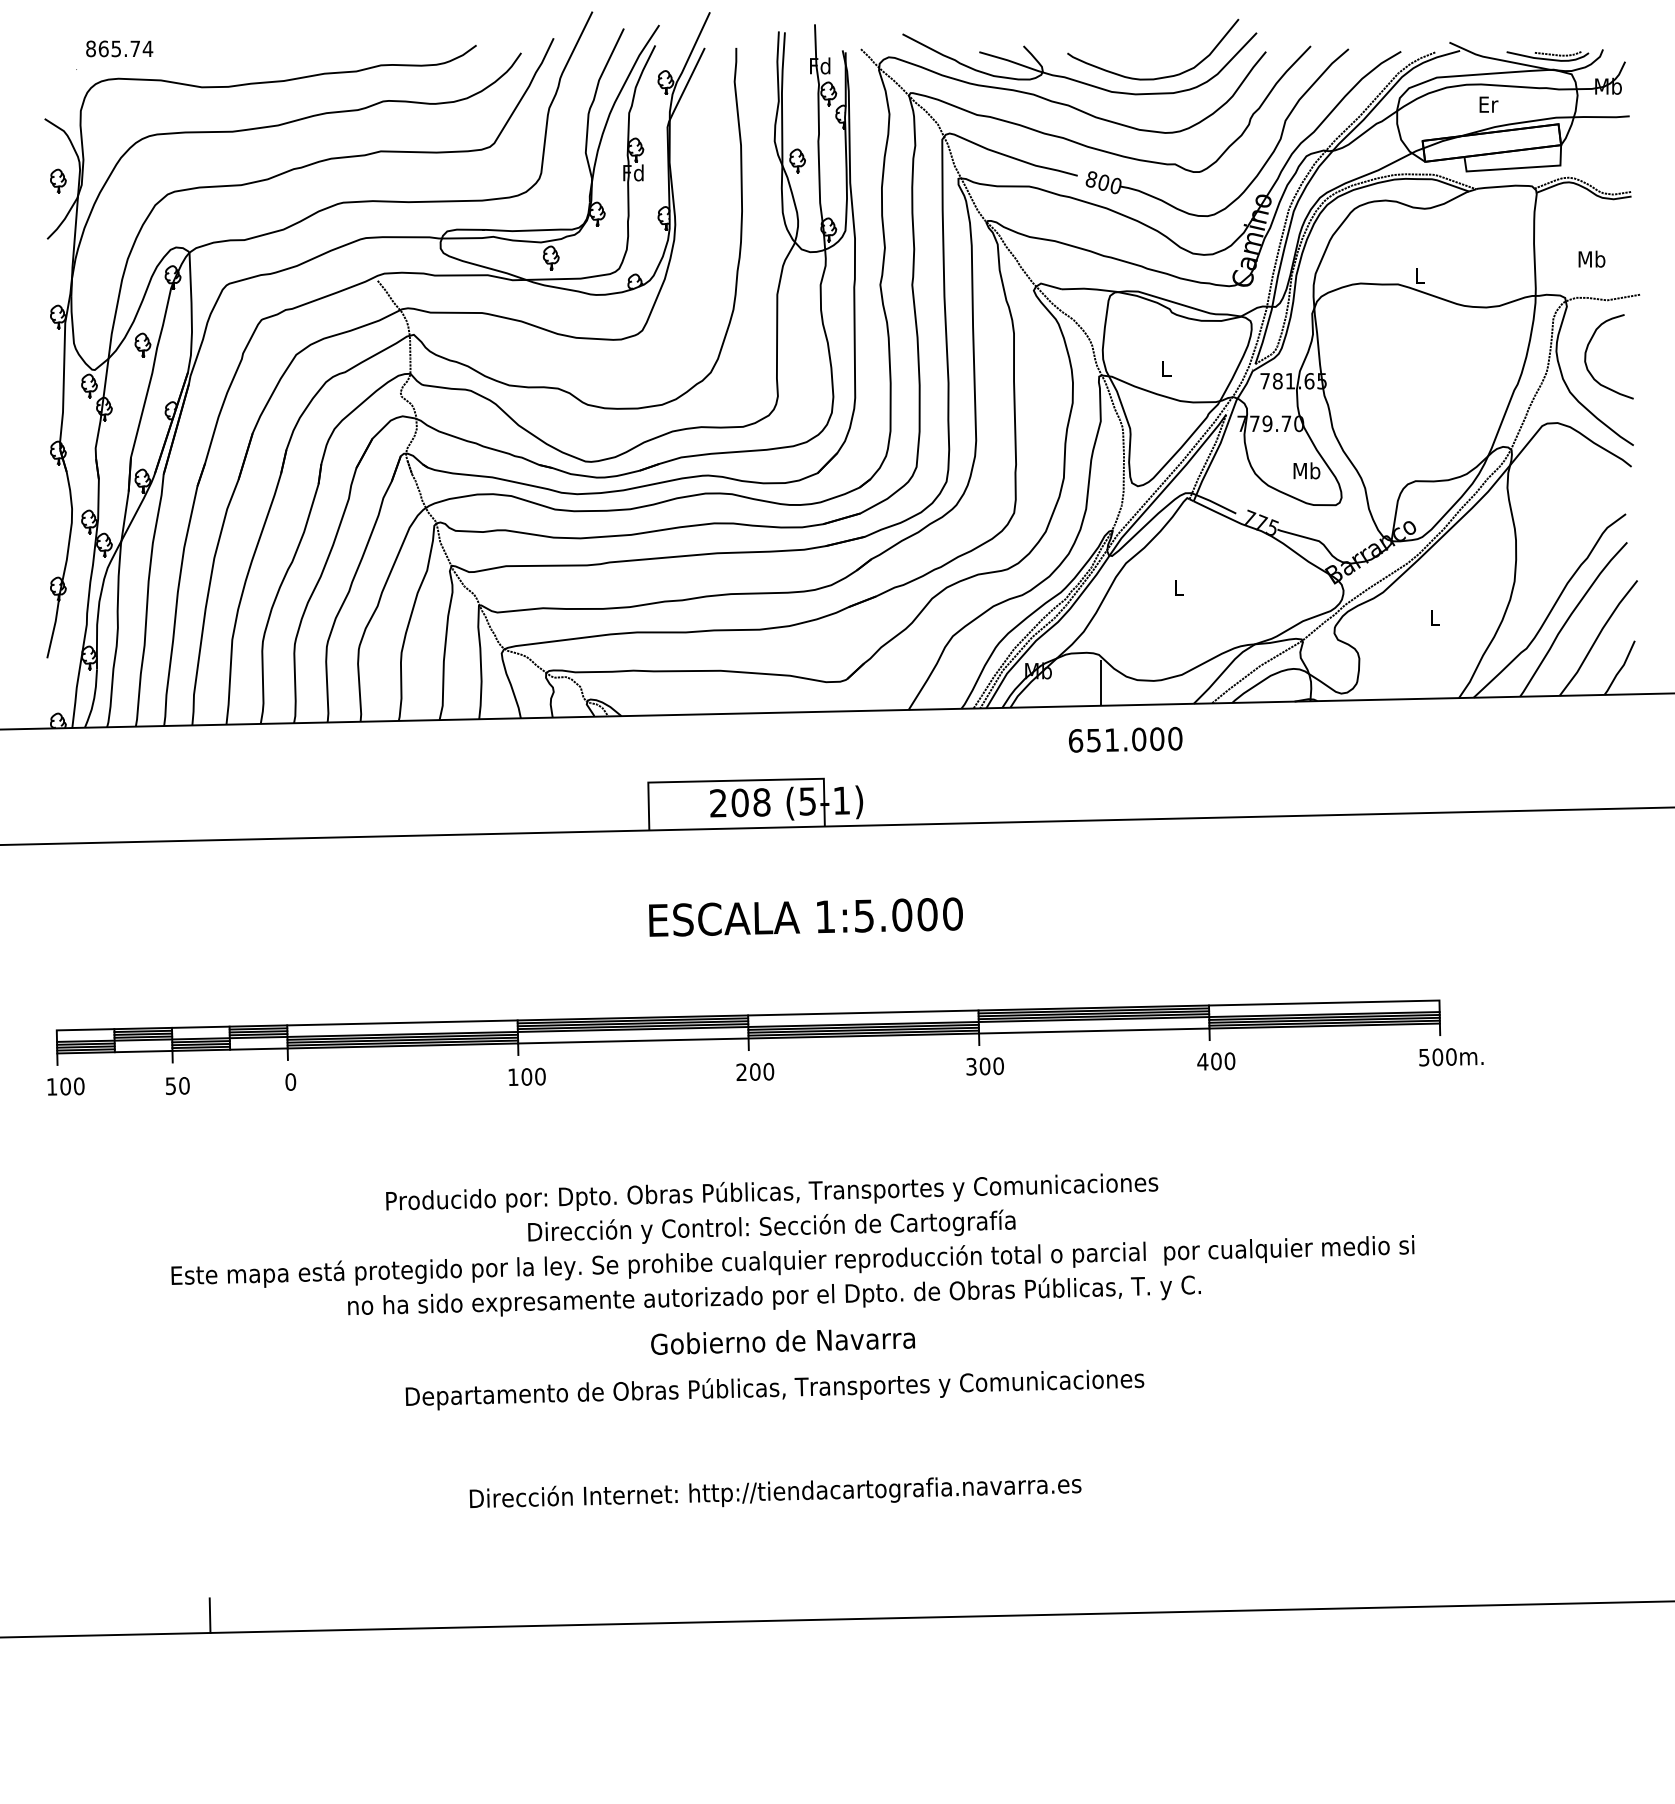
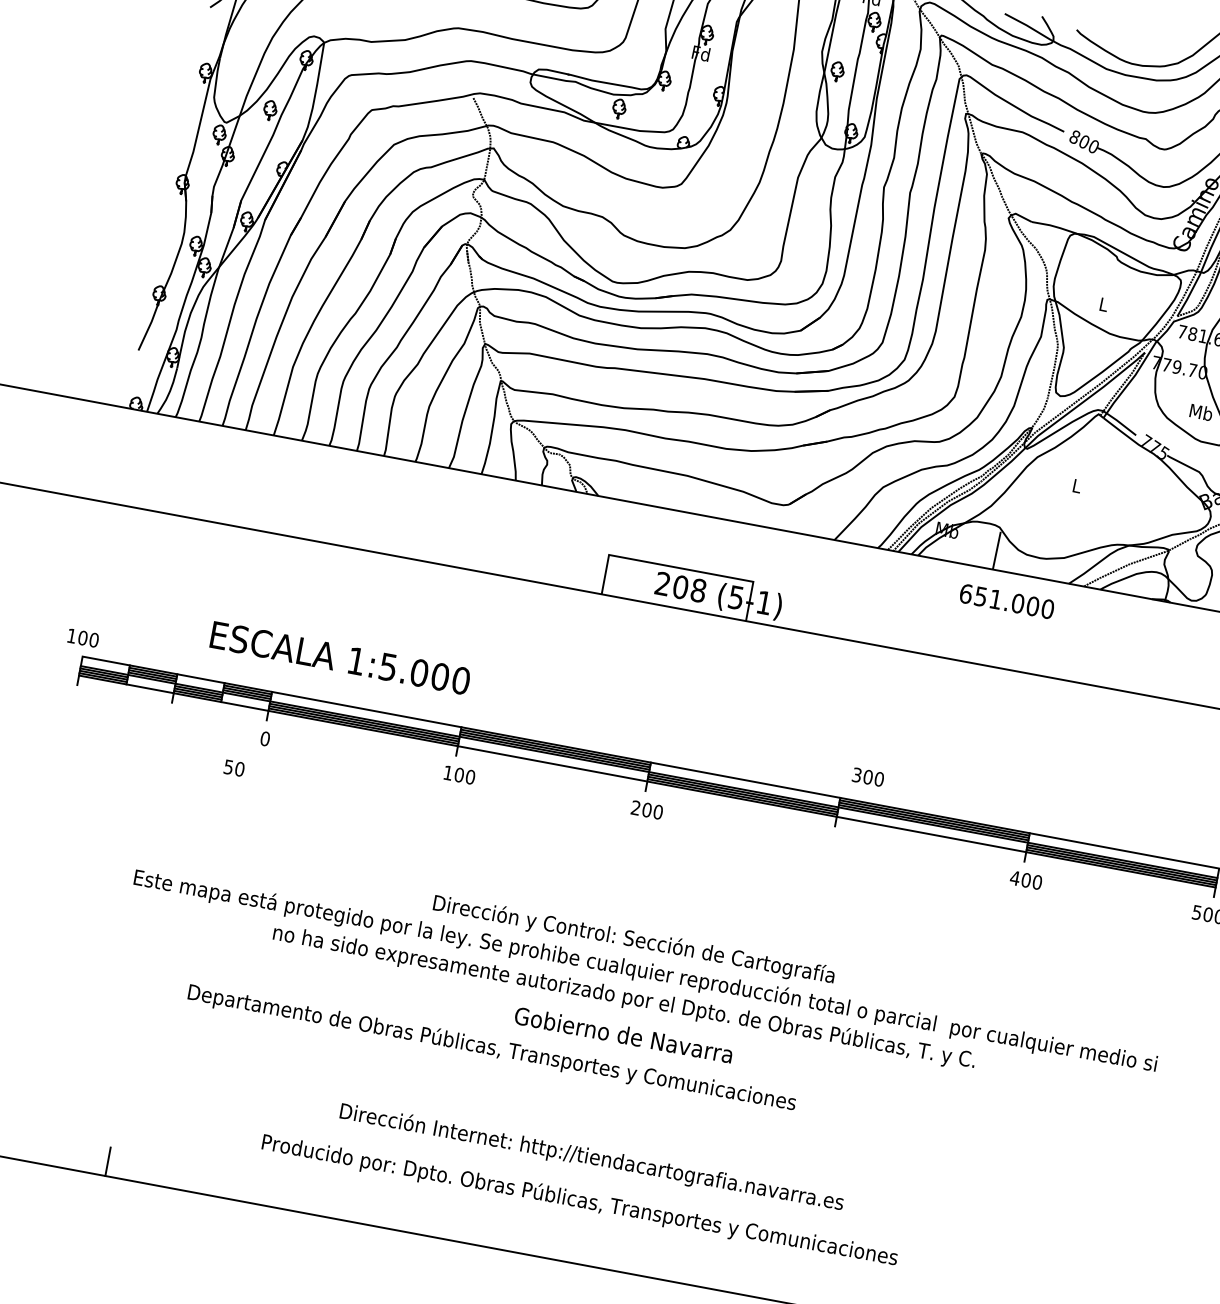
text: (805, 916) -> (340, 657), moved
text: (984, 1066) -> (867, 777), moved
text: (65, 1086) -> (82, 637), moved
text: (177, 1086) -> (234, 768), moved
text: (772, 1192) -> (580, 1200), moved
text: (774, 1390) -> (491, 1049), moved

